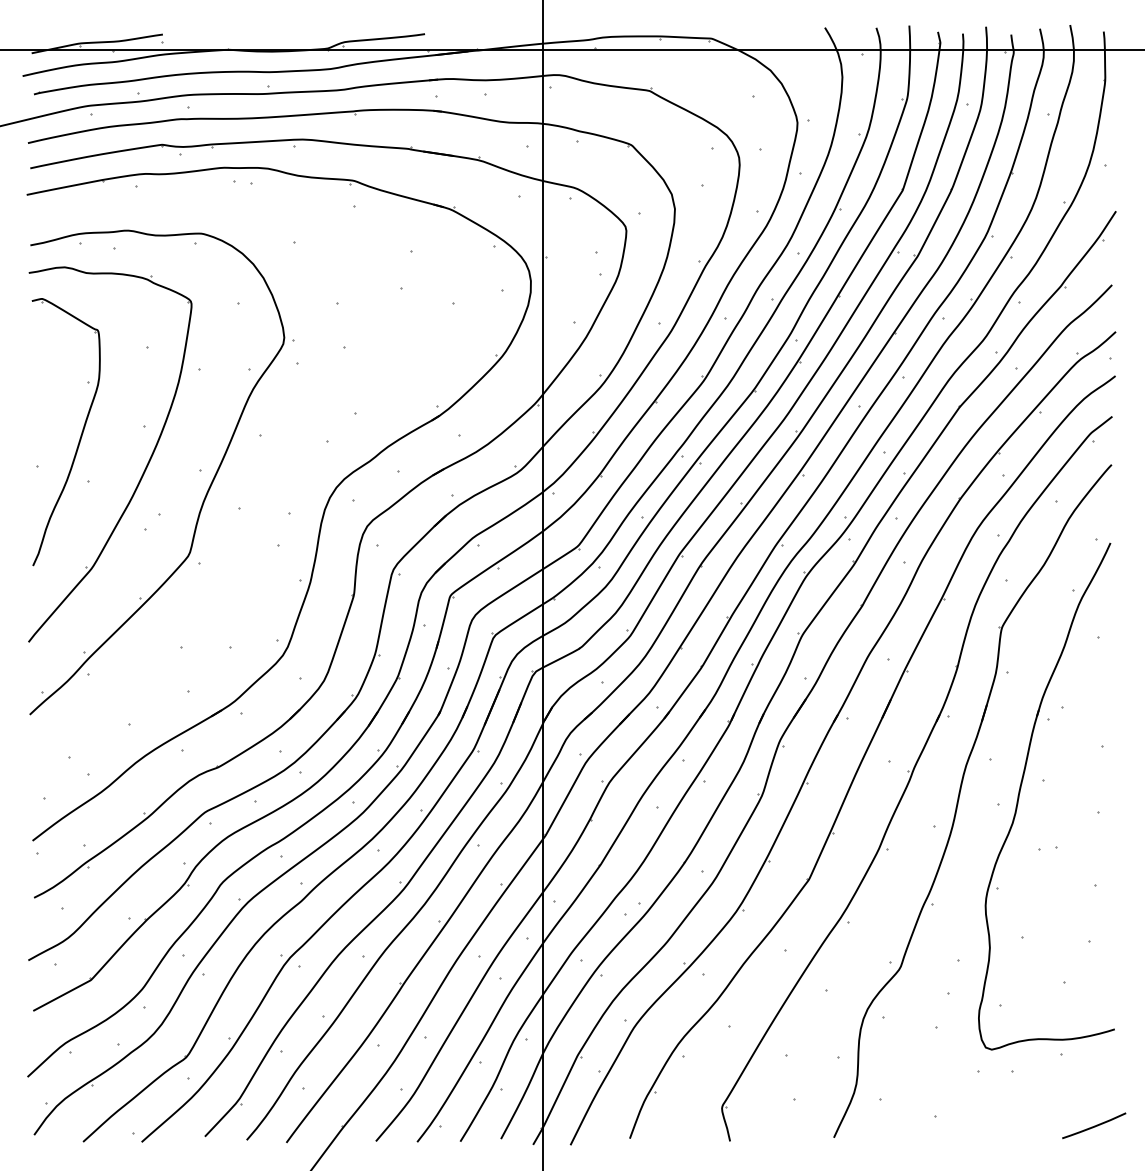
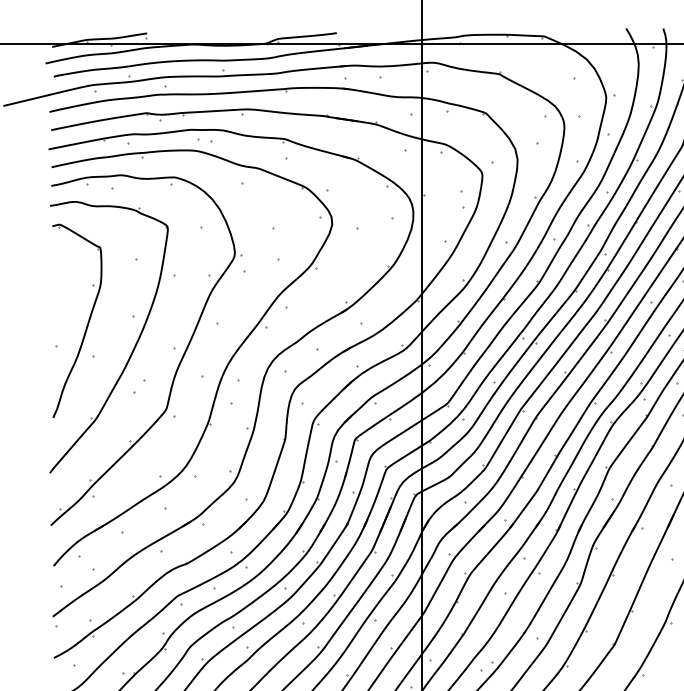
part: (267, 504) -> (222, 373), added

